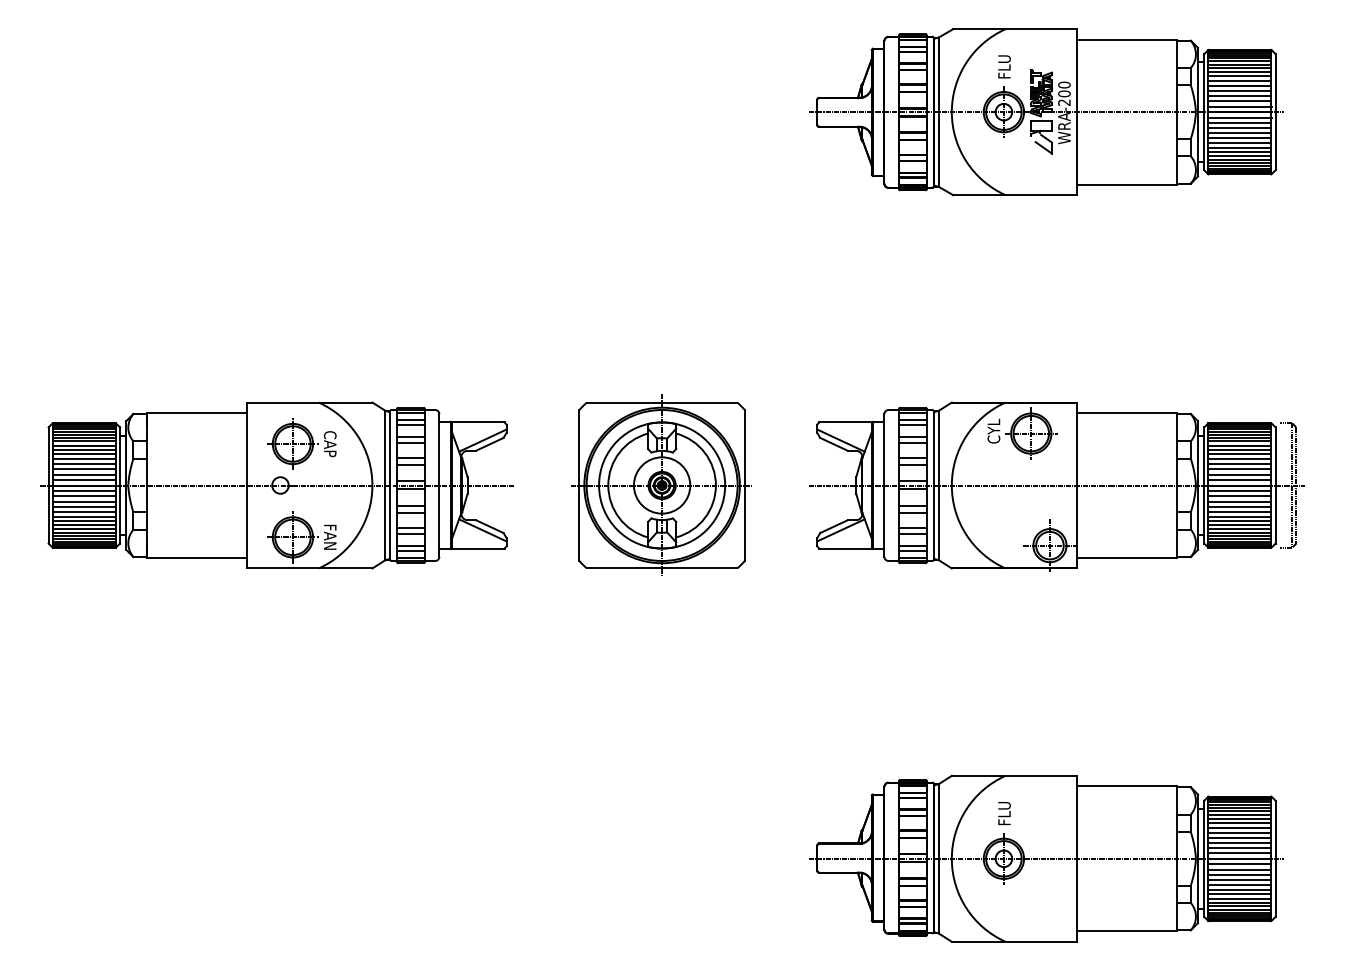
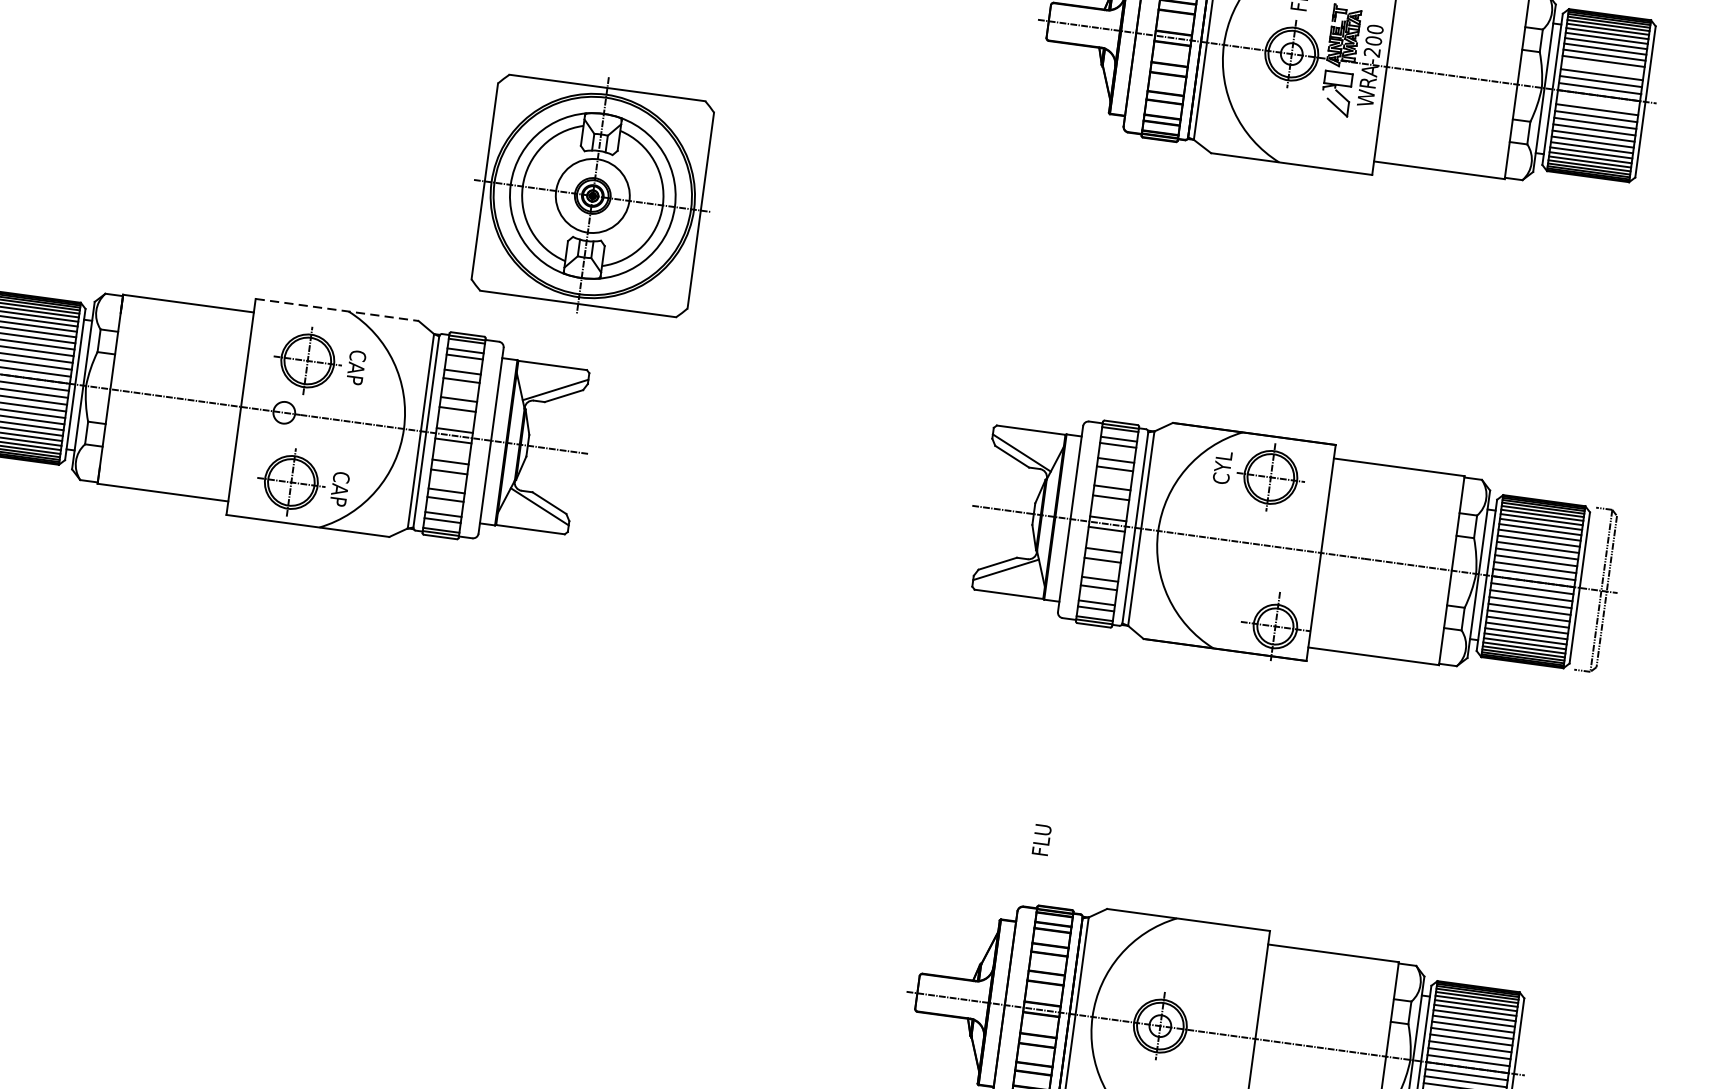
line: (1239, 90) -> (1602, 67), removed
line: (1239, 117) -> (1597, 102), removed
line: (309, 402) -> (336, 309), solid -> dashed
part: (661, 484) -> (592, 194), moved
text: (329, 537) -> (338, 489), FAN -> CAP
text: (1004, 813) -> (1041, 839), moved

